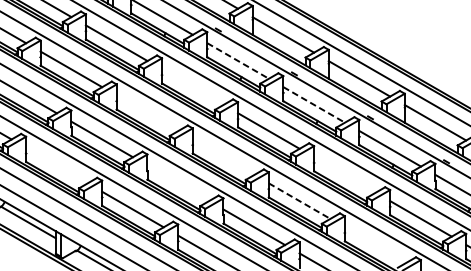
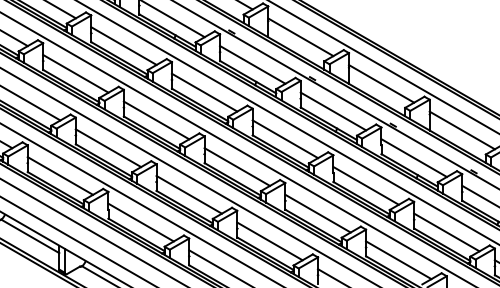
line: (237, 60) -> (252, 64), dashed -> solid
line: (192, 86) -> (204, 92), added
line: (314, 104) -> (333, 111), dashed -> solid
line: (147, 113) -> (156, 120), added
line: (223, 156) -> (237, 166), added
line: (56, 165) -> (60, 175), added
line: (344, 174) -> (365, 185), added
line: (177, 183) -> (188, 194), added
line: (300, 200) -> (318, 213), dashed -> solid
line: (375, 245) -> (398, 260), added

